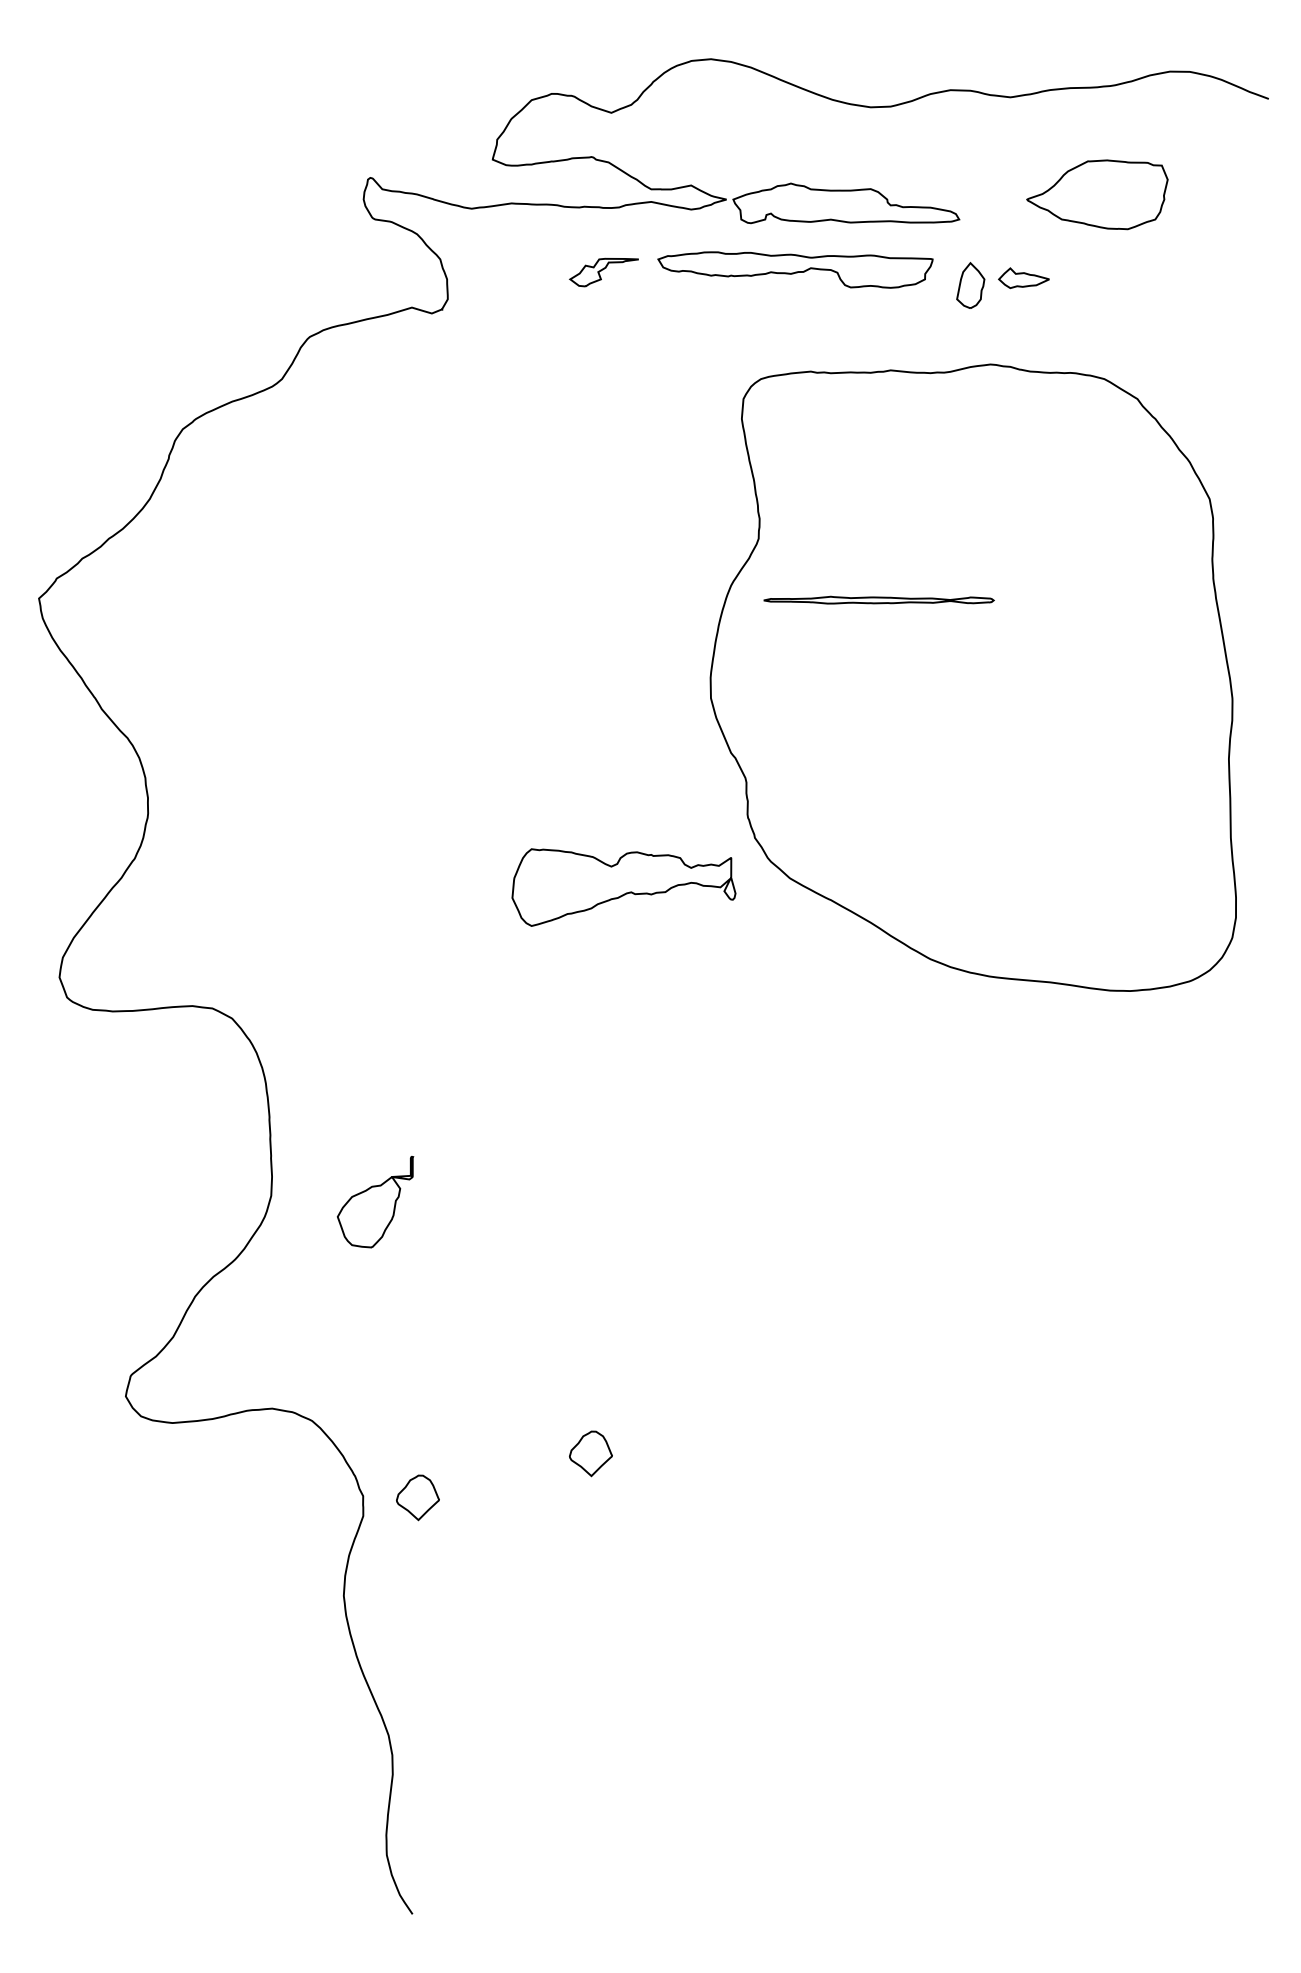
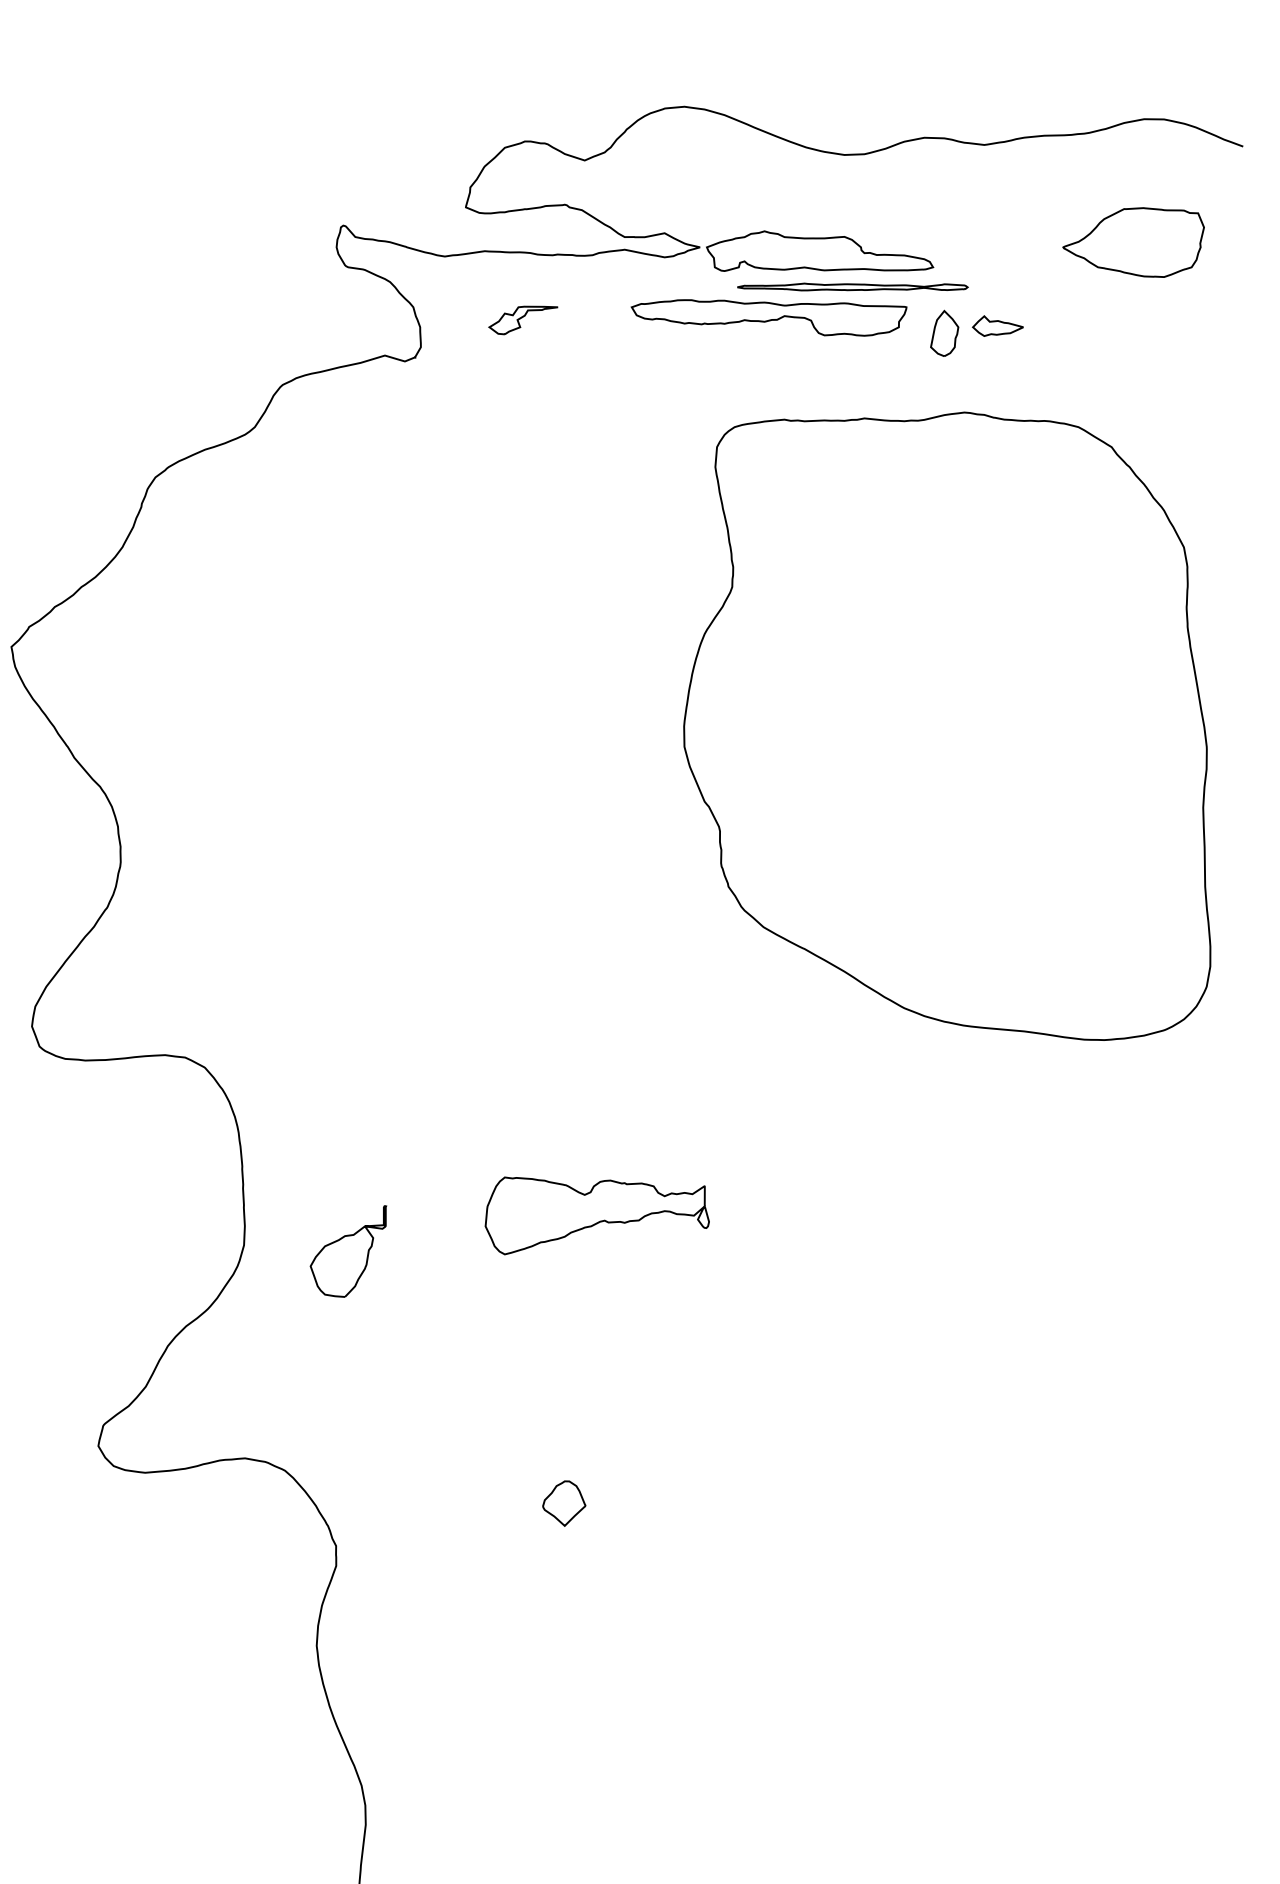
part: (1097, 194) -> (1133, 242), moved
part: (603, 272) -> (522, 320), moved
part: (878, 599) -> (852, 286), moved
part: (623, 887) -> (596, 1215), moved
part: (417, 1497) -> (390, 1547), removed

